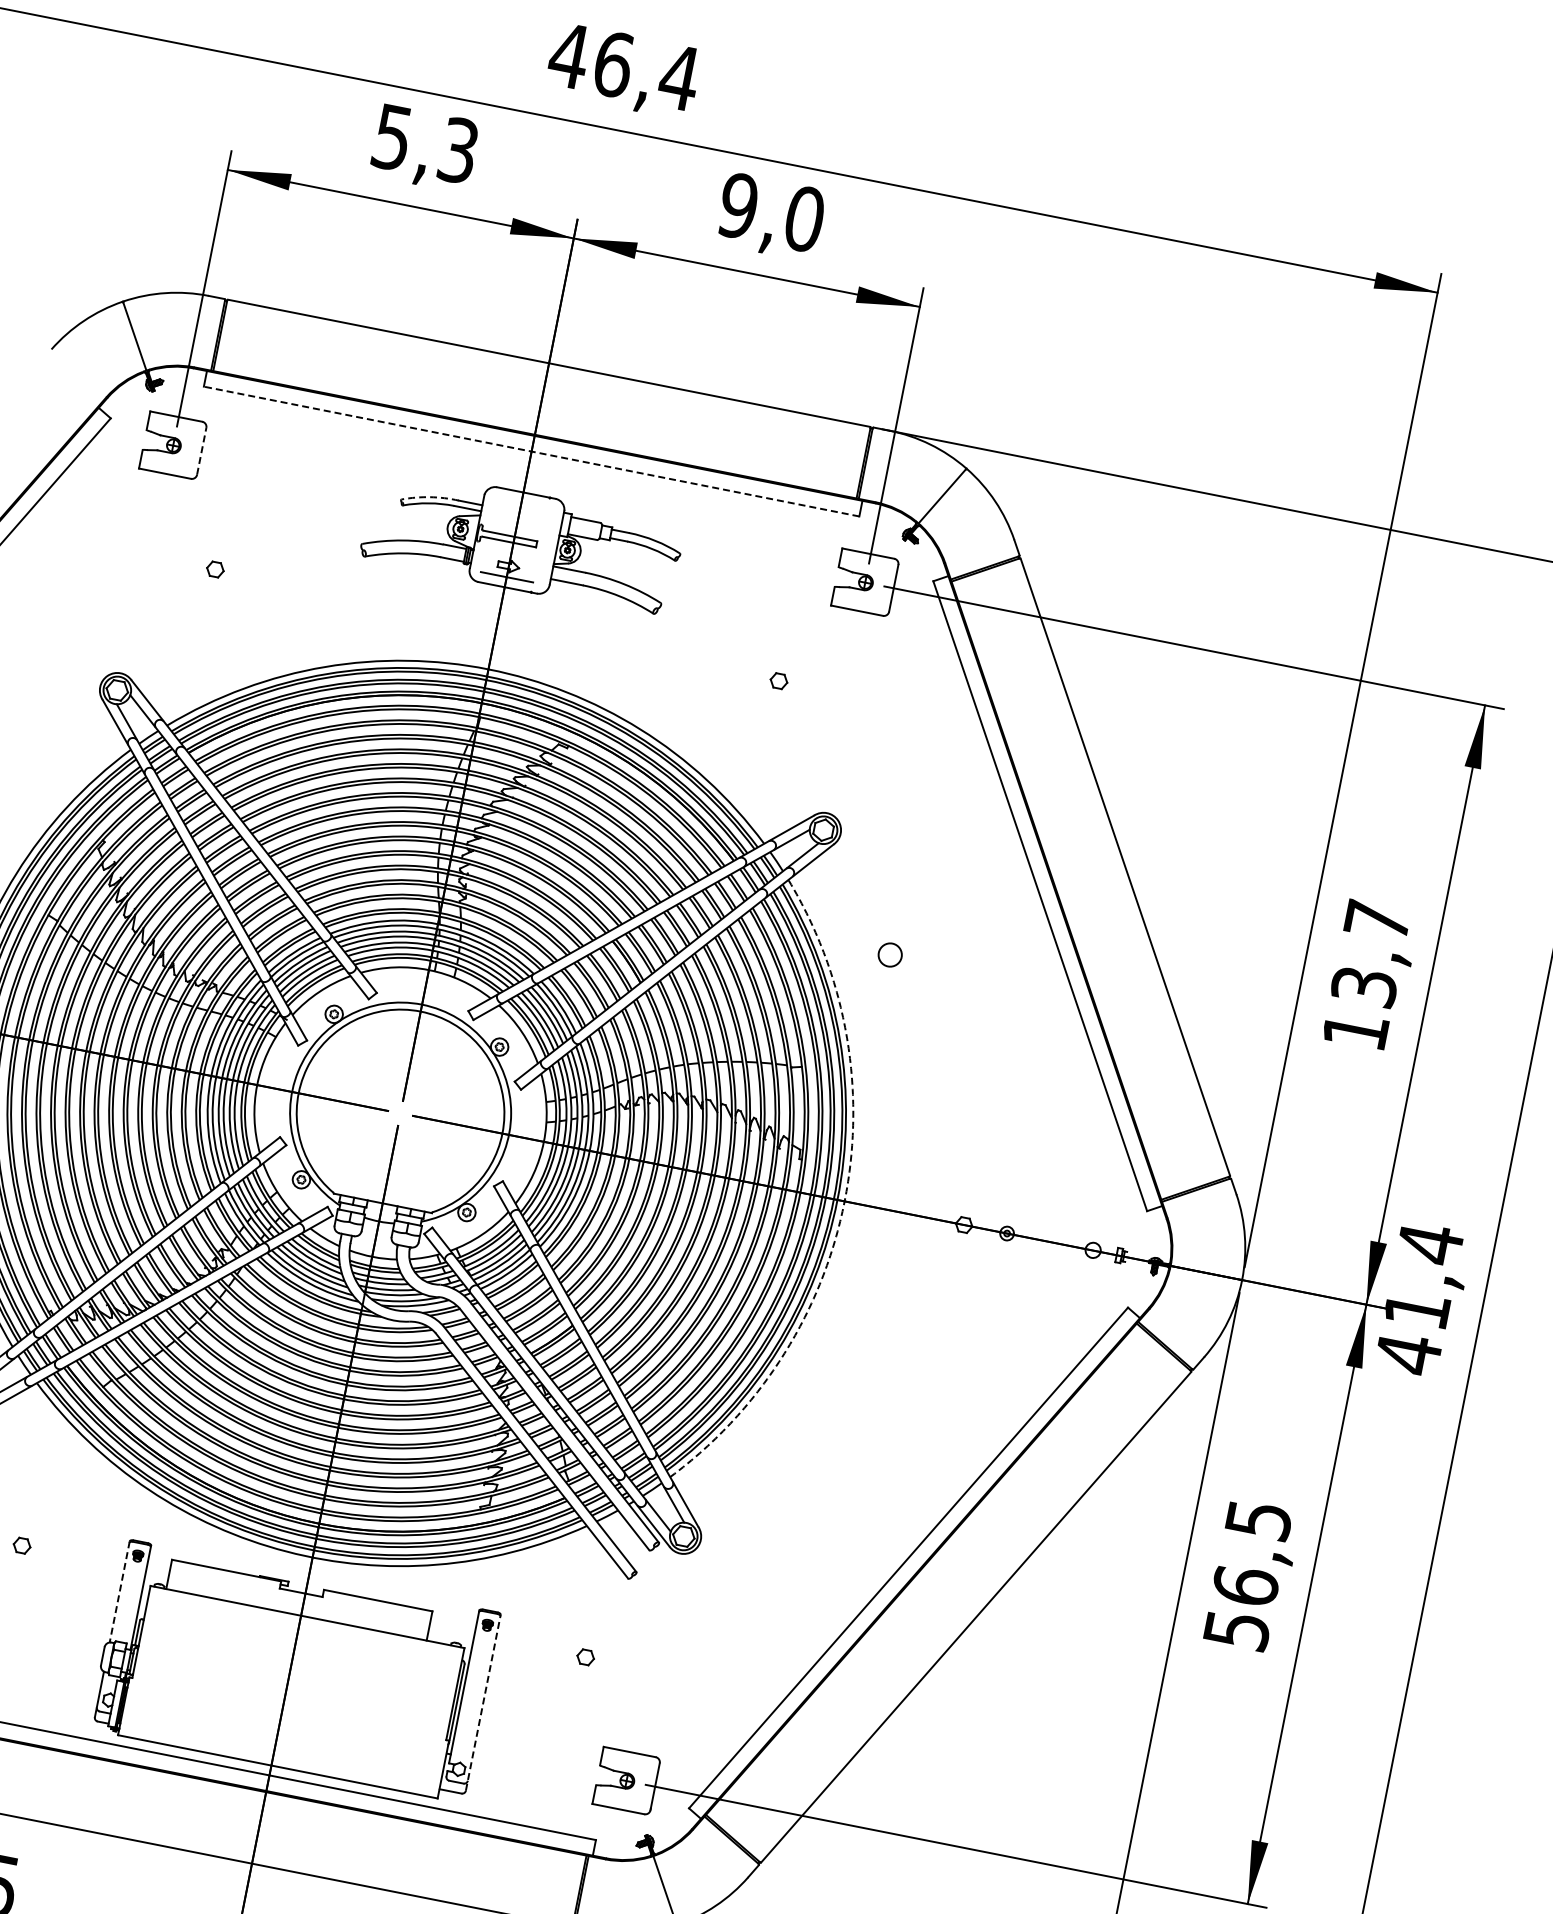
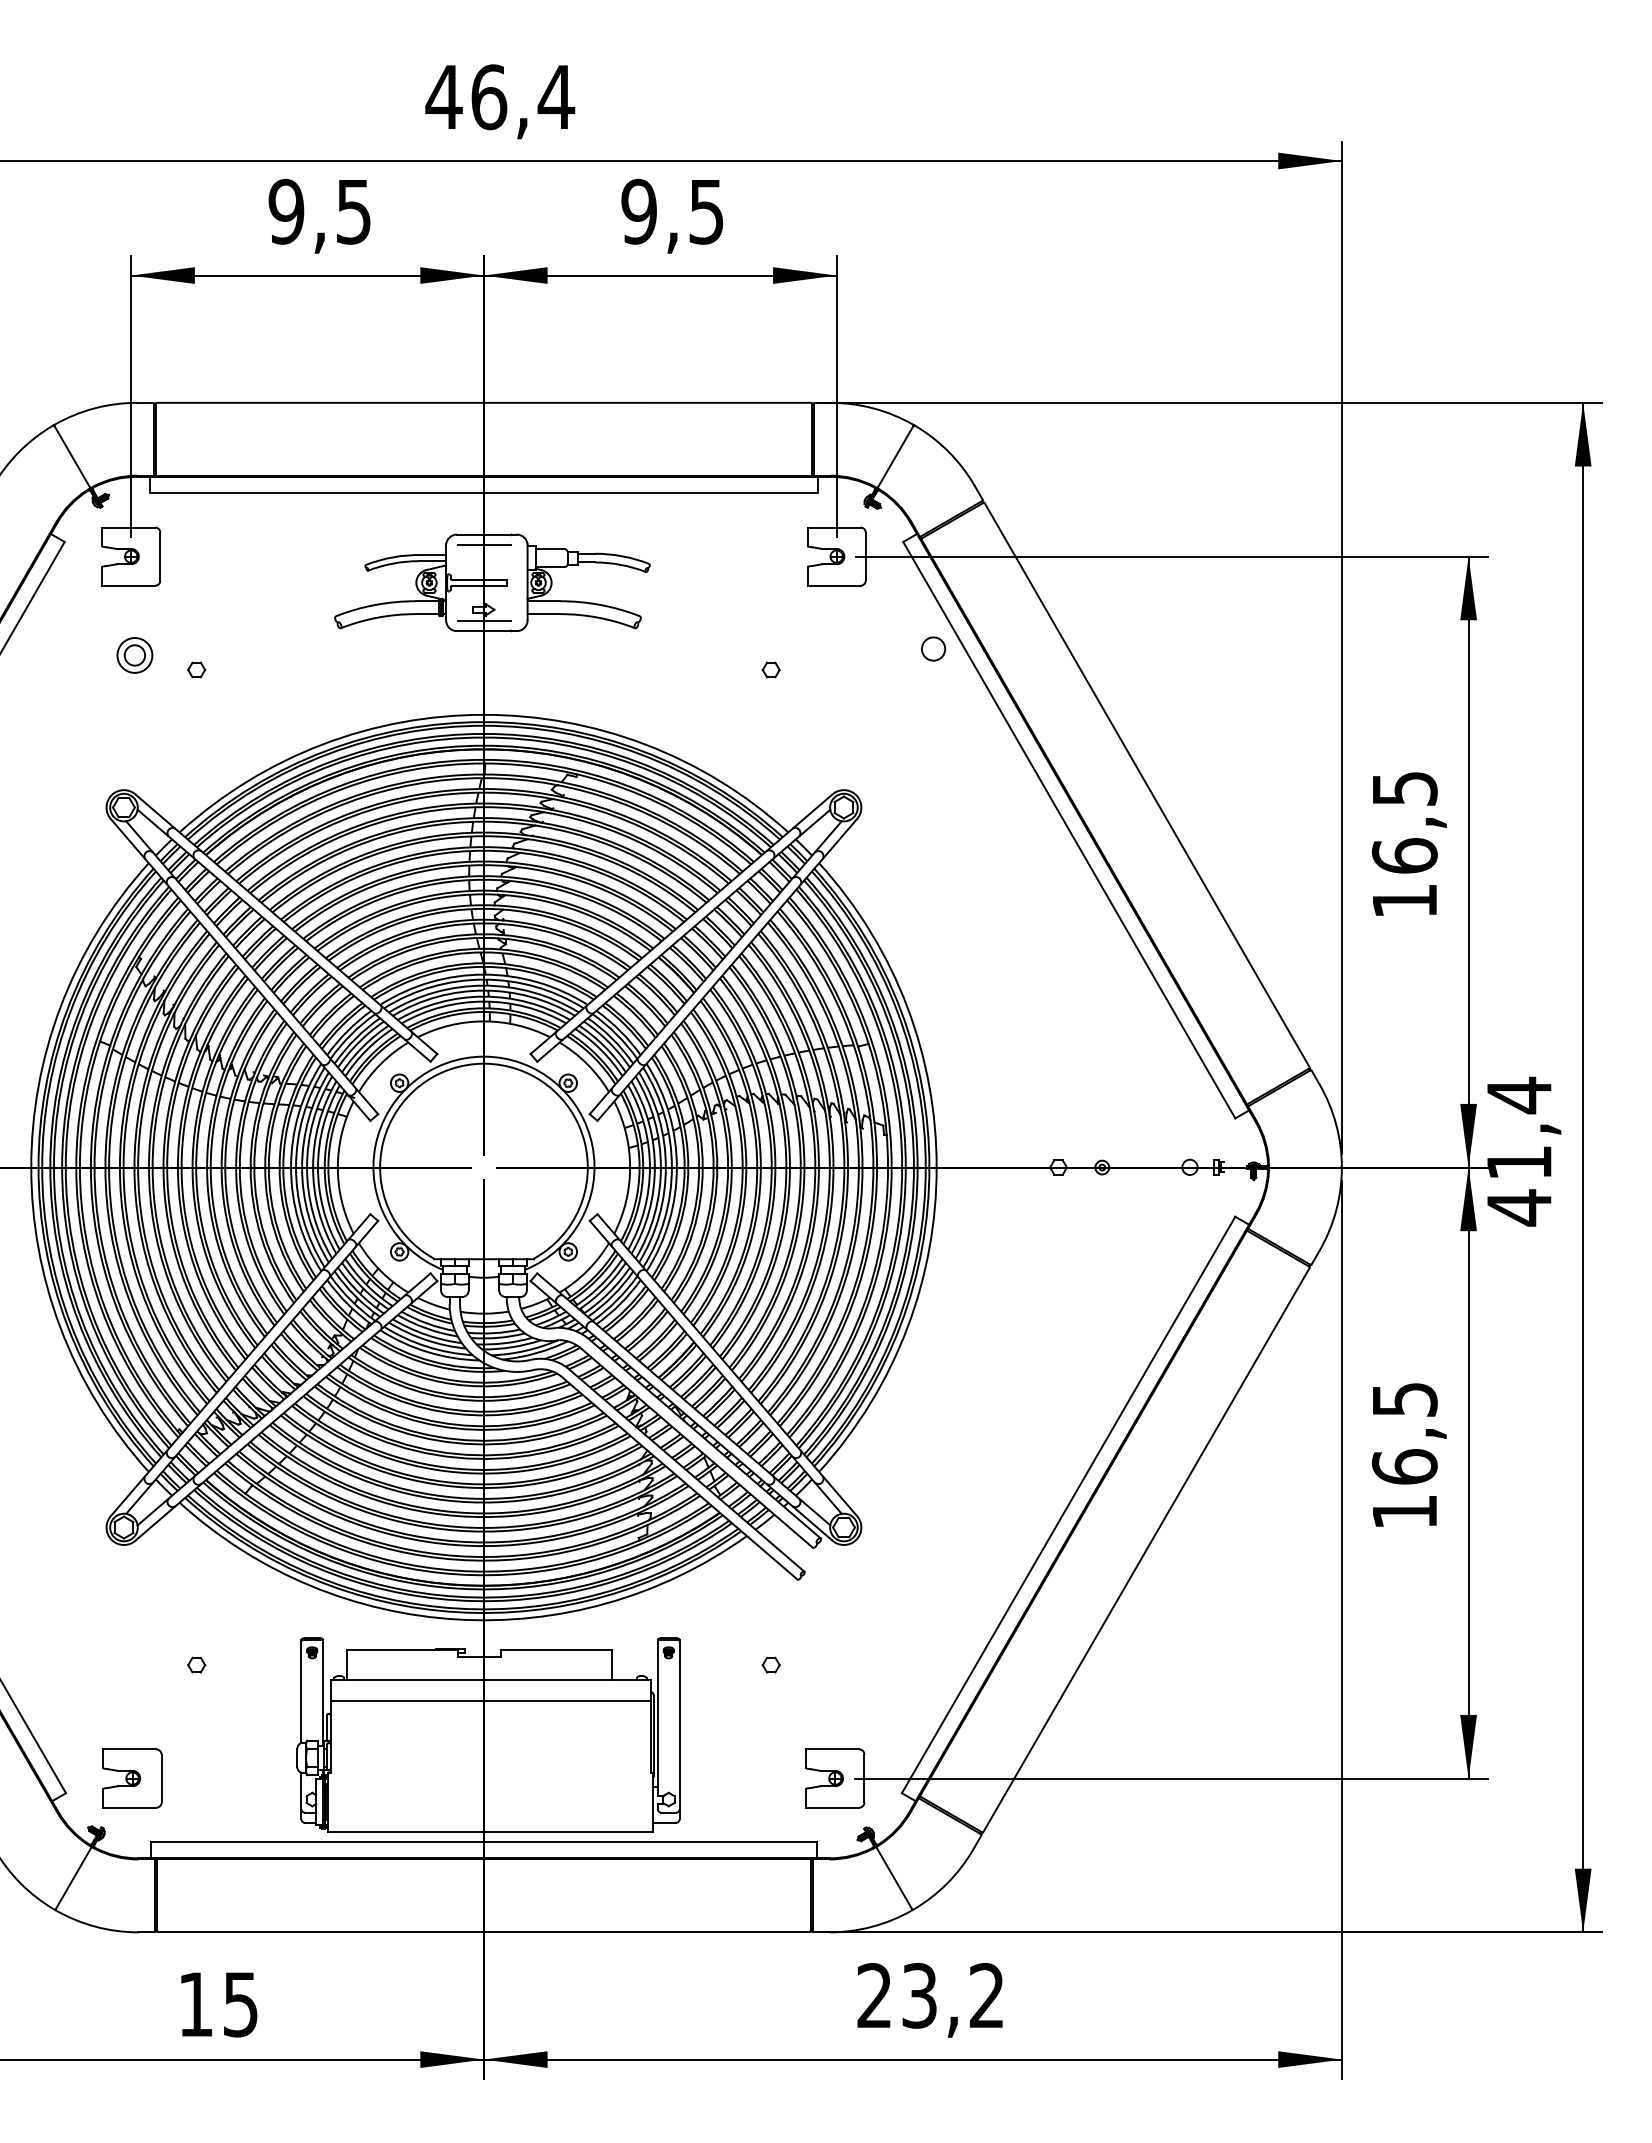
text: (424, 143) -> (319, 211), 5,3 -> 9,5
text: (804, 218) -> (706, 211), 9,0 -> 9,5
line: (201, 451) -> (160, 556), dashed -> solid
line: (531, 451) -> (483, 492), dashed -> solid
arc: (430, 497) -> (393, 557), dashed -> solid
line: (521, 502) -> (483, 544), added
part: (157, 543) -> (134, 655), added
text: (1370, 953) -> (1404, 822), 13,7 -> 16,5
circle: (890, 954) -> (933, 648), moved
arc: (844, 1201) -> (936, 1167), dashed -> solid
line: (119, 1591) -> (301, 1691), dashed -> solid
text: (1237, 1629) -> (1405, 1511), 56,5 -> 16,5
line: (303, 1638) -> (490, 1701), added
line: (483, 1702) -> (679, 1729), dashed -> solid

